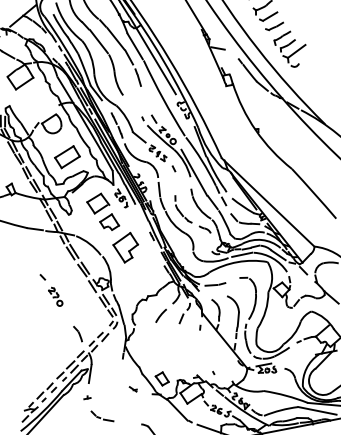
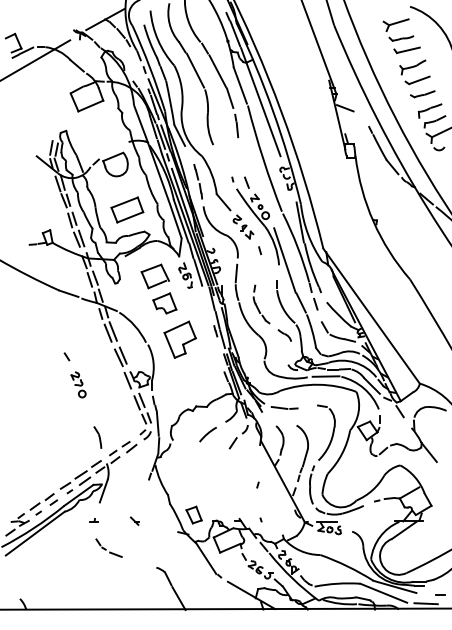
line: (199, 327) -> (257, 484), moved
part: (132, 388) -> (134, 520), moved

